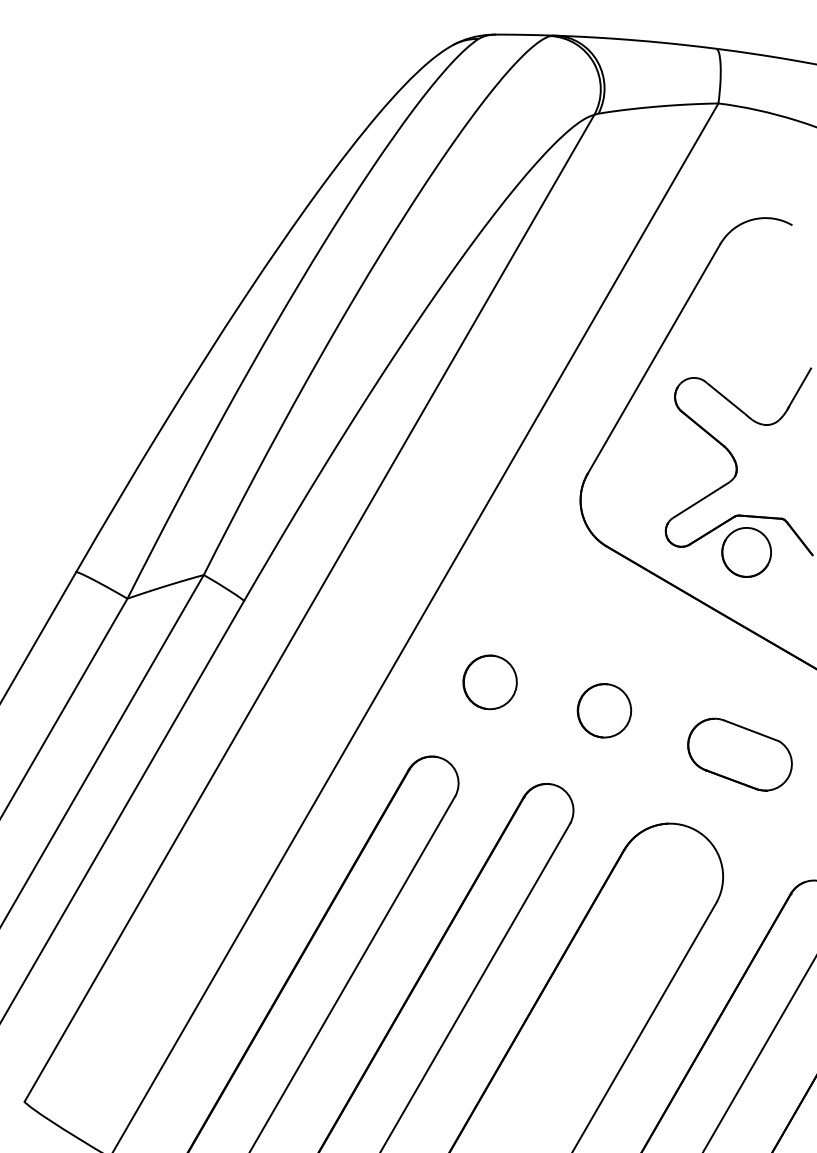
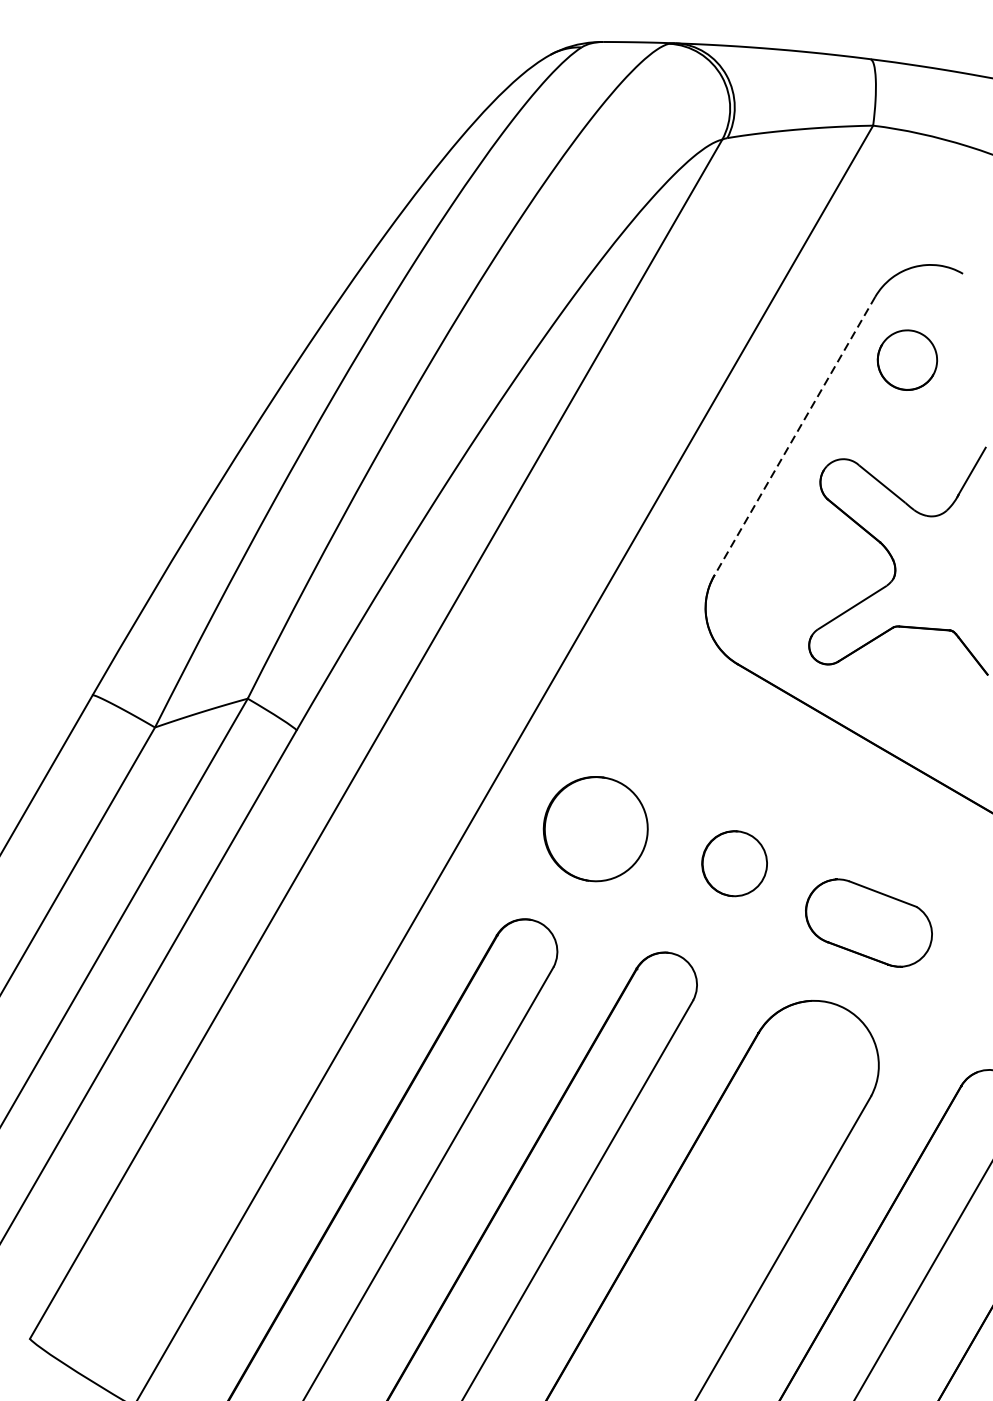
line: (653, 359) -> (794, 436), solid -> dashed
part: (746, 552) -> (907, 360), moved
part: (489, 682) -> (594, 829), size x1.6
part: (739, 754) -> (868, 922), moved

